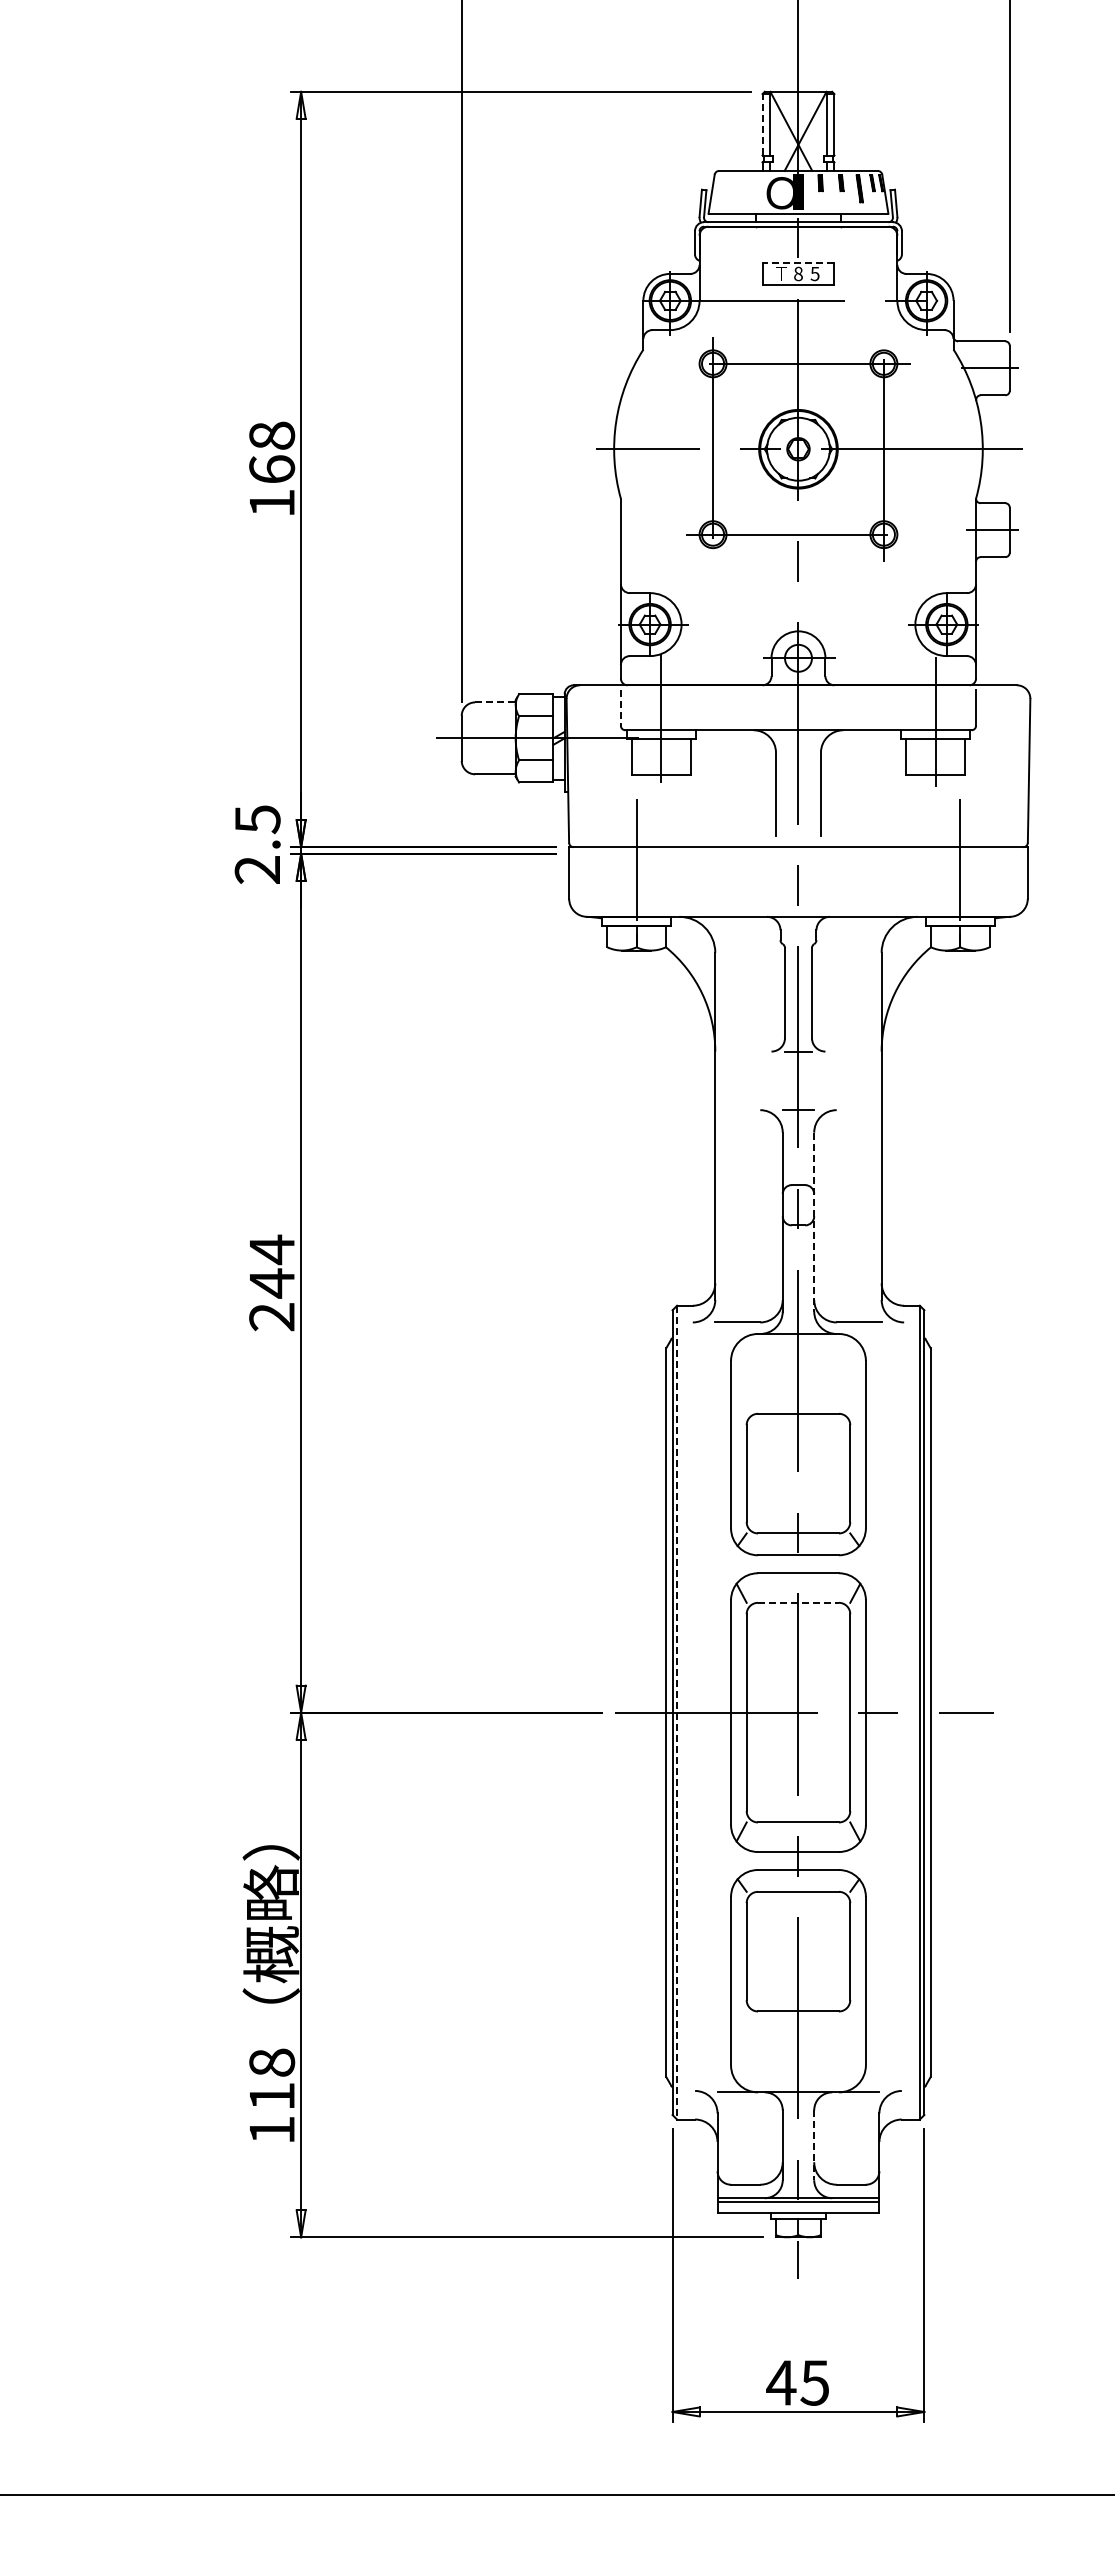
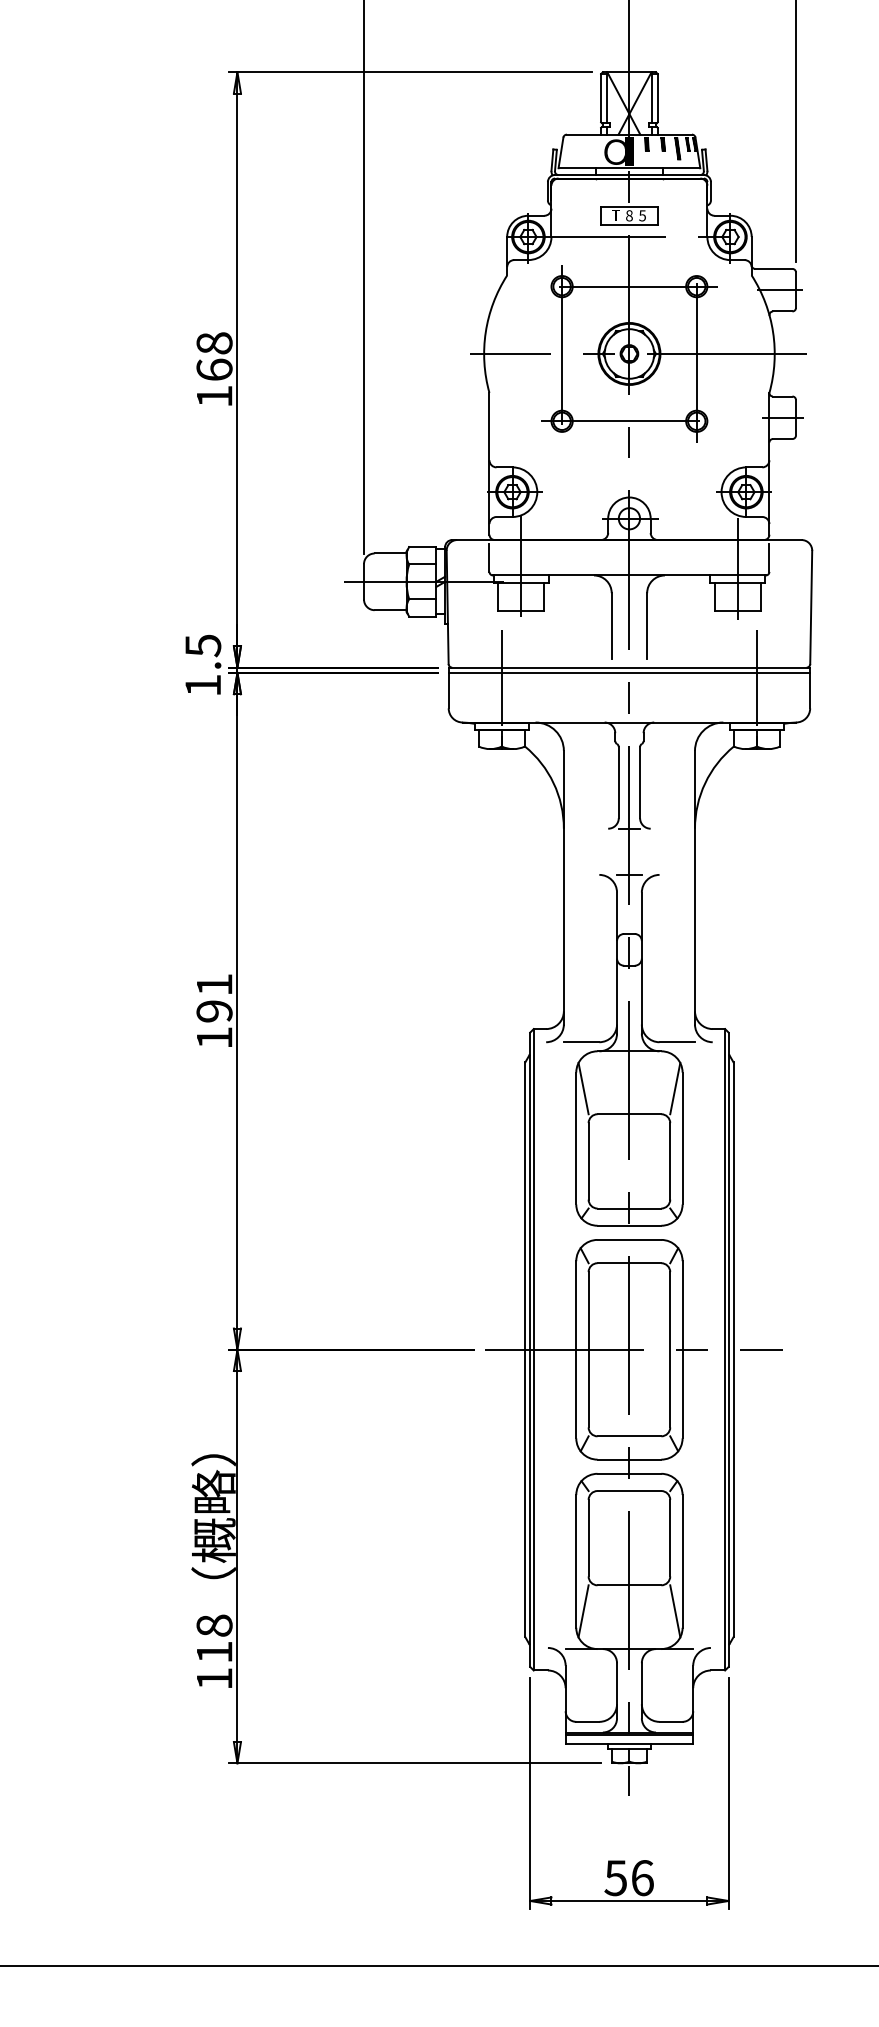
line: (762, 124) -> (601, 98), dashed -> solid
line: (798, 262) -> (629, 206), dashed -> solid
line: (495, 702) -> (390, 553), dashed -> solid
line: (620, 707) -> (489, 557), dashed -> solid
line: (798, 853) -> (629, 672), added
text: (256, 869) -> (202, 685), 2.5 -> 1.5
line: (814, 1222) -> (642, 963), dashed -> solid
text: (272, 1282) -> (214, 1010), 244 -> 191
line: (739, 1380) -> (582, 1087), added
line: (856, 1380) -> (675, 1087), added
line: (798, 1602) -> (629, 1262), dashed -> solid
line: (677, 1712) -> (534, 1349), dashed -> solid
line: (739, 2044) -> (582, 1611), added
line: (856, 2044) -> (675, 1611), added
line: (814, 2145) -> (642, 1690), dashed -> solid
text: (797, 2382) -> (628, 1877), 45 -> 56

